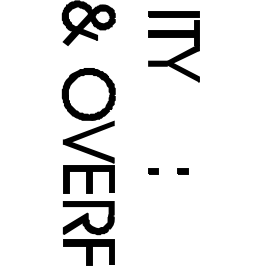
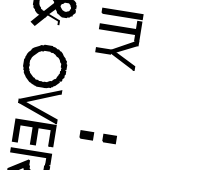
fill: (87, 34) -> (51, 18), removed
part: (153, 171) -> (86, 135), size x1.6
part: (182, 171) -> (109, 139), size x1.6

